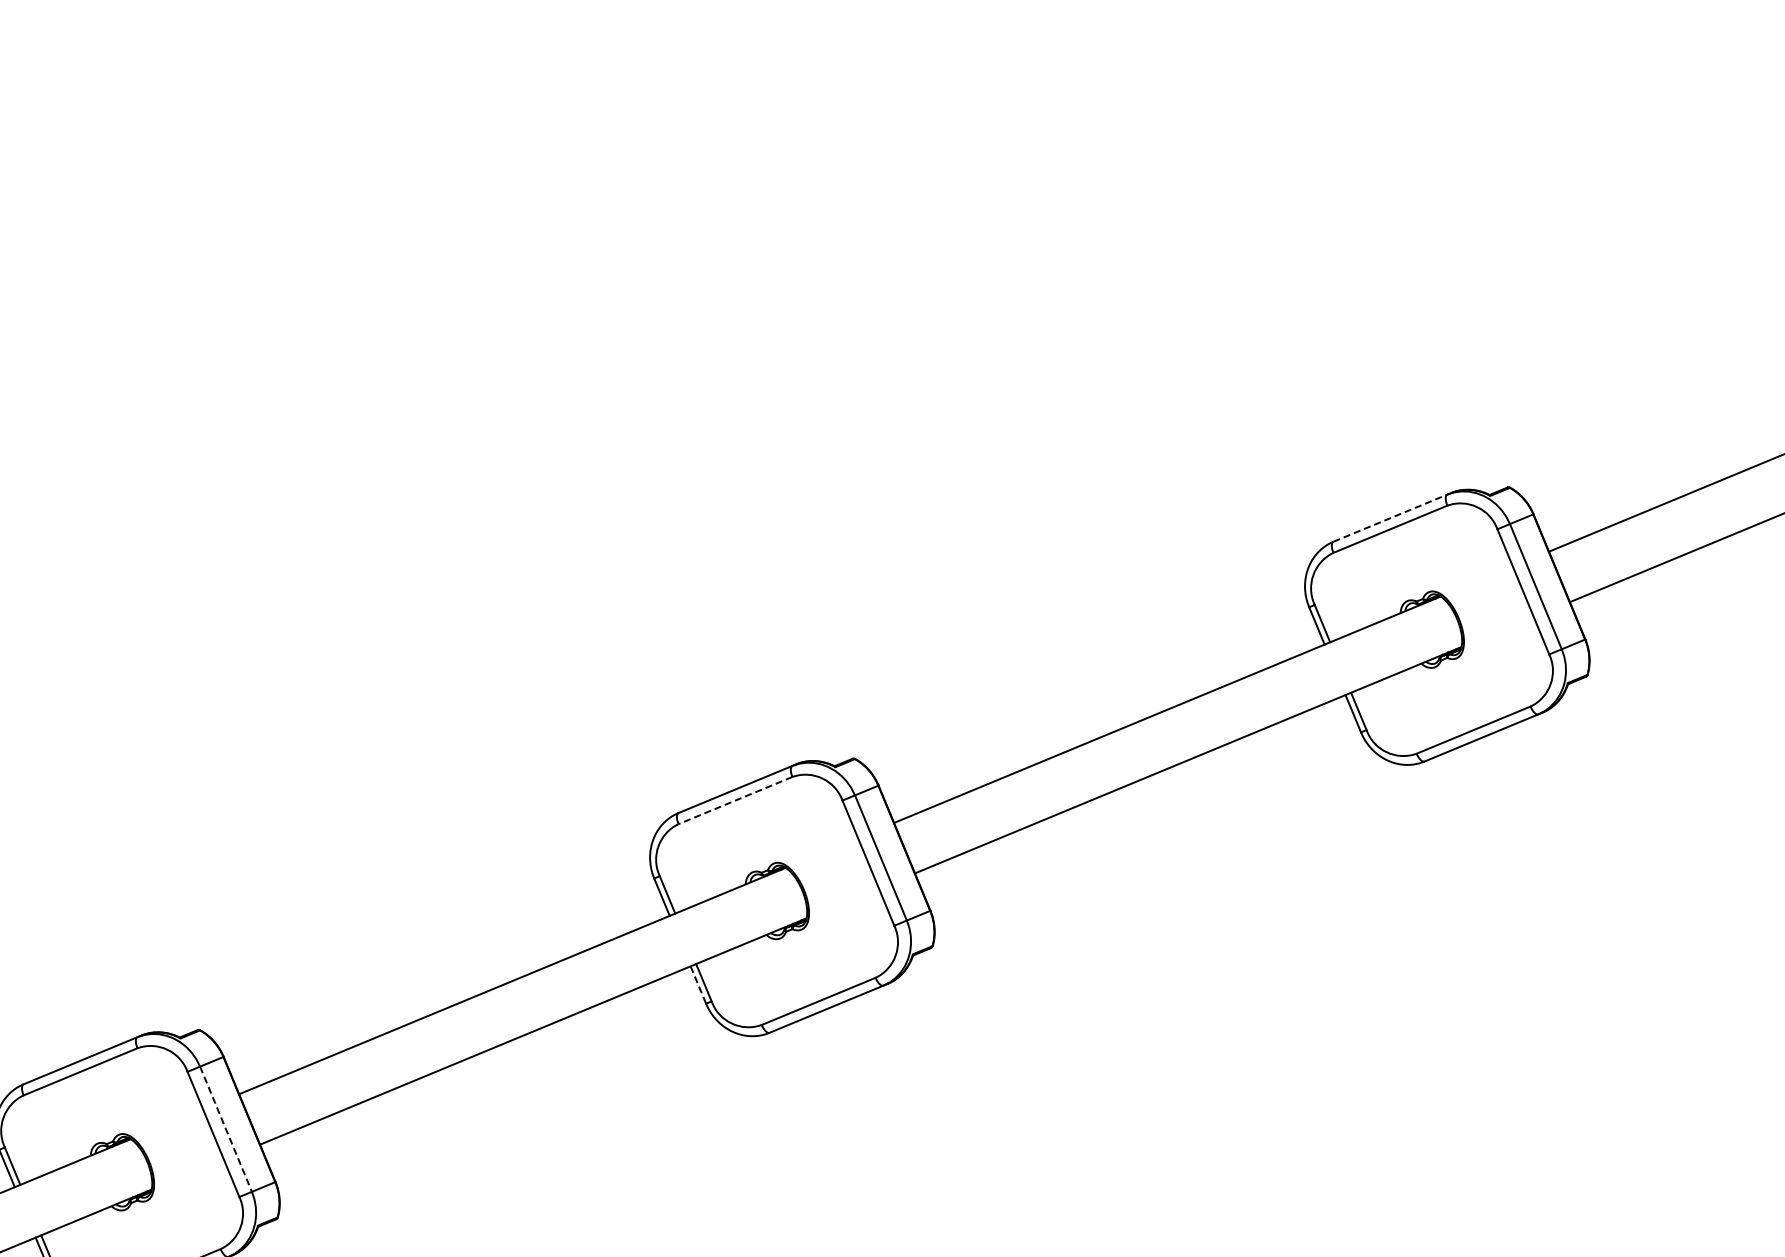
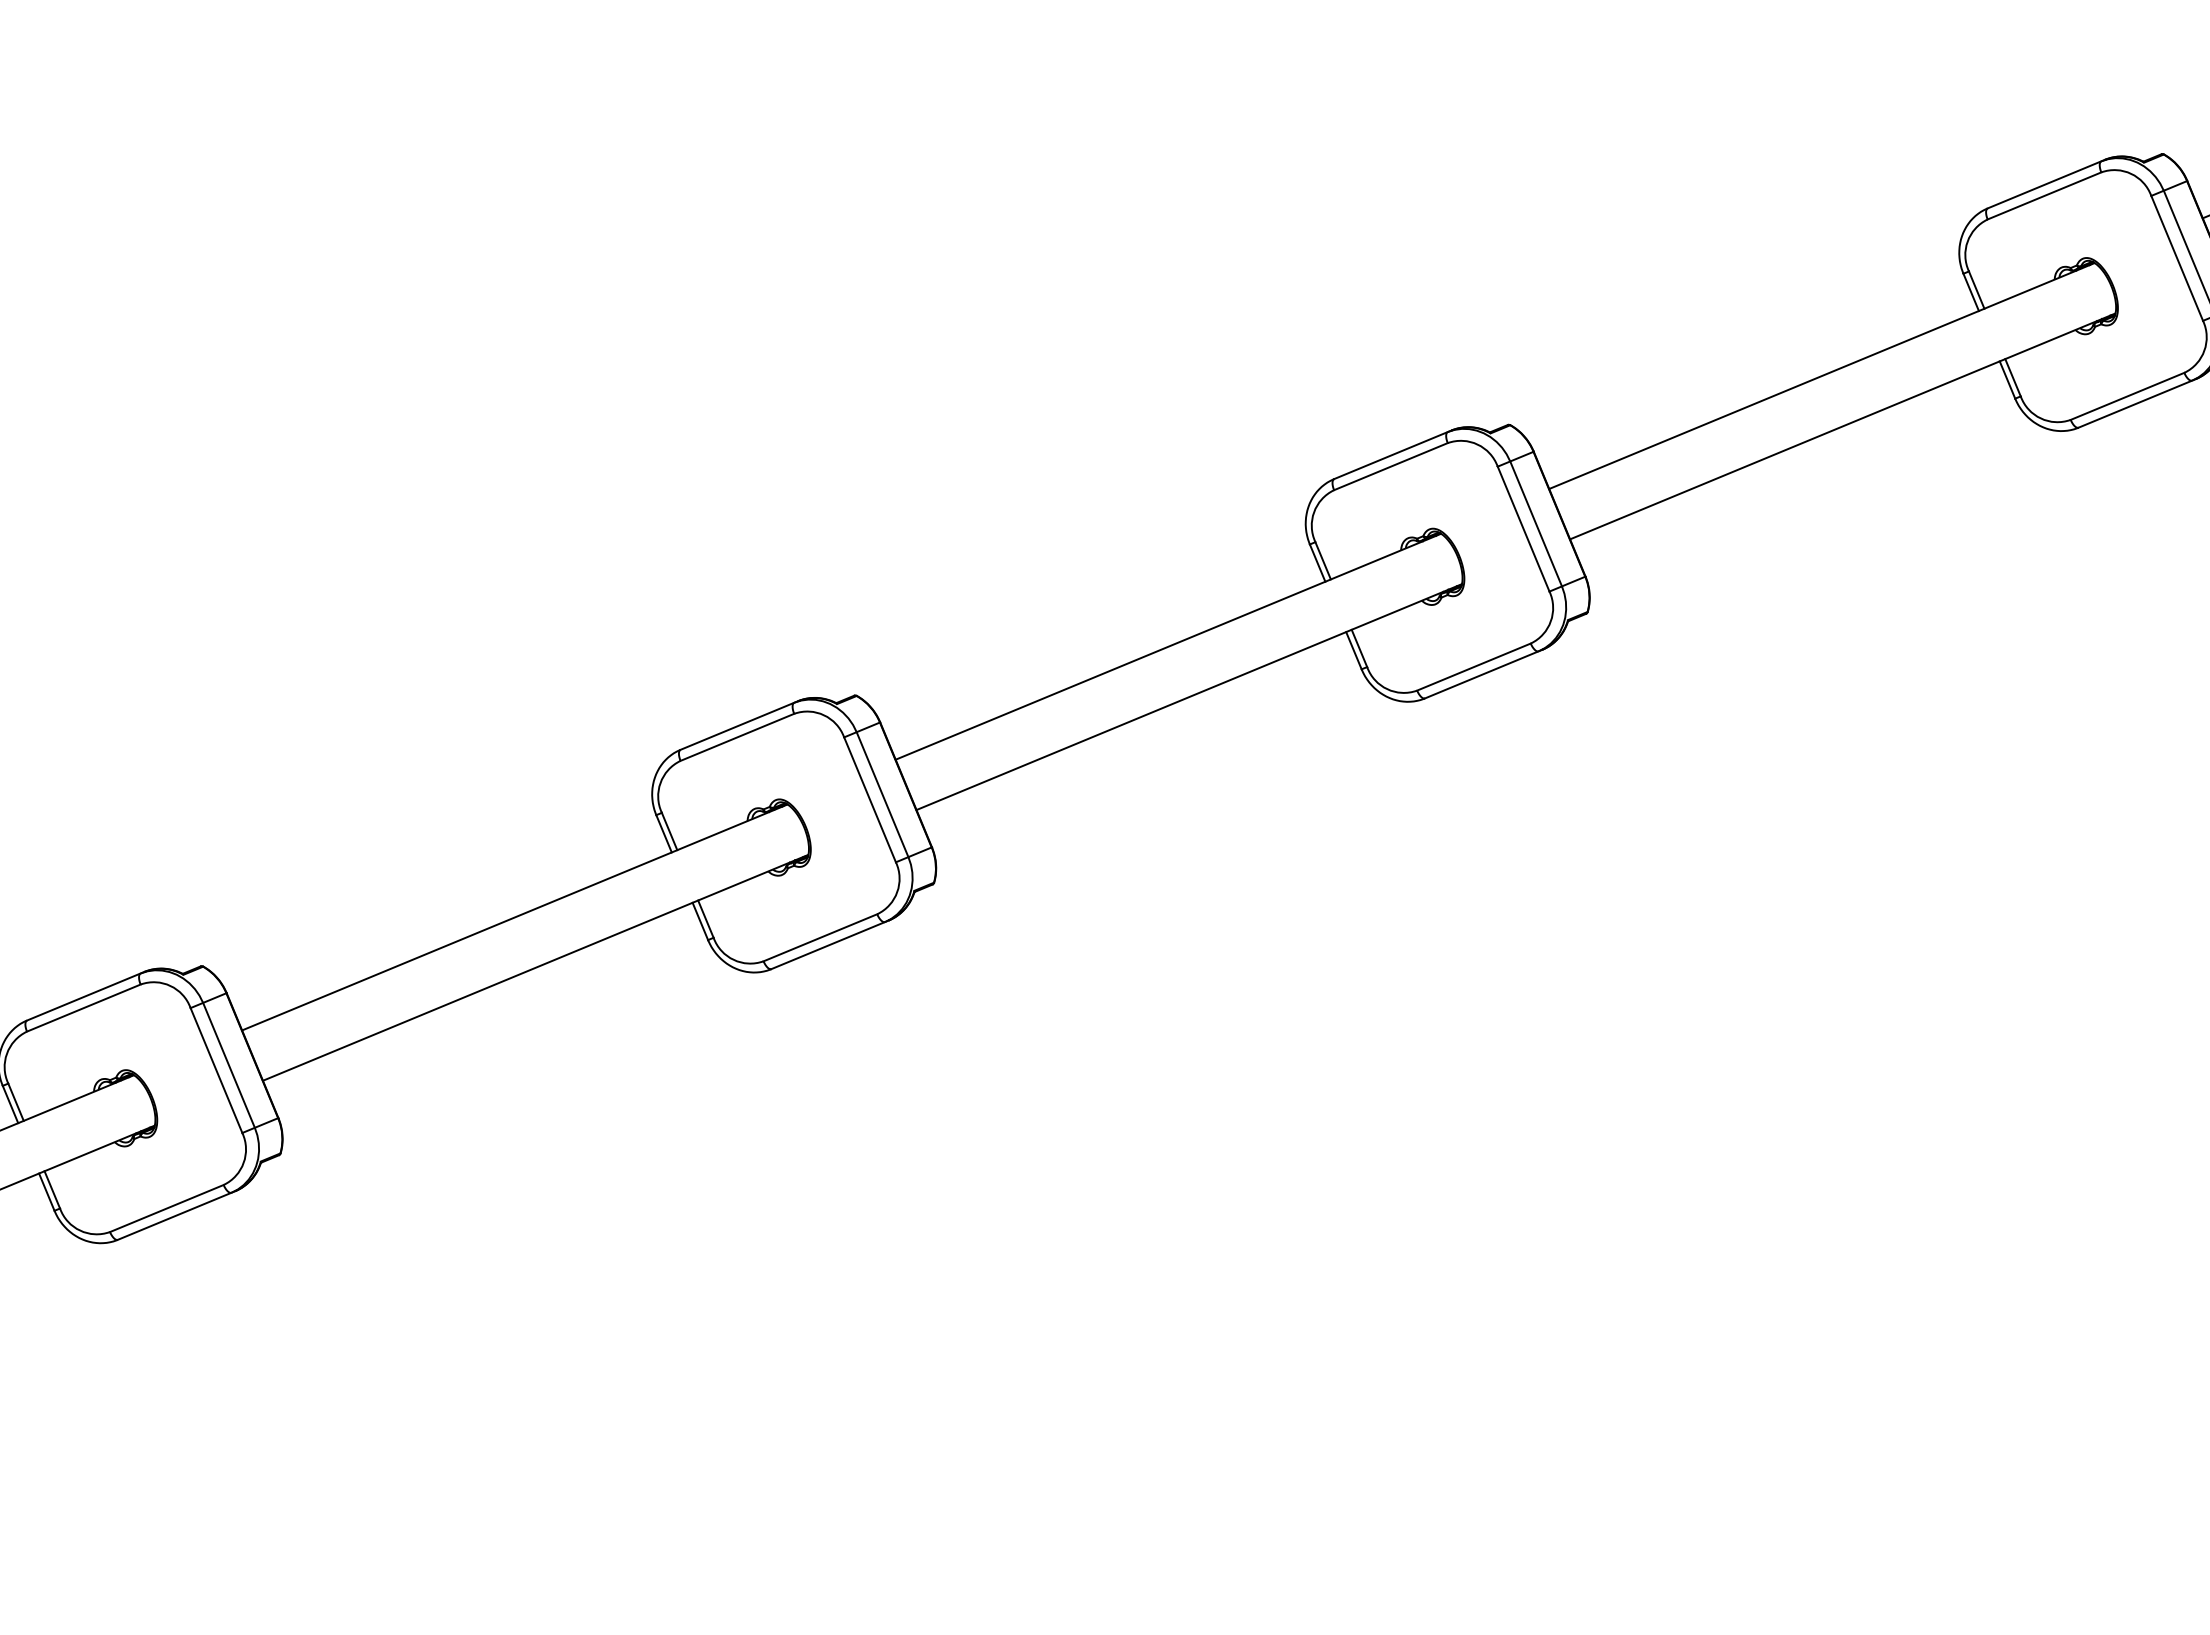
line: (1392, 517) -> (1393, 454), dashed -> solid
line: (734, 800) -> (736, 737), dashed -> solid
line: (698, 985) -> (700, 921), dashed -> solid
line: (226, 1129) -> (229, 1065), dashed -> solid

